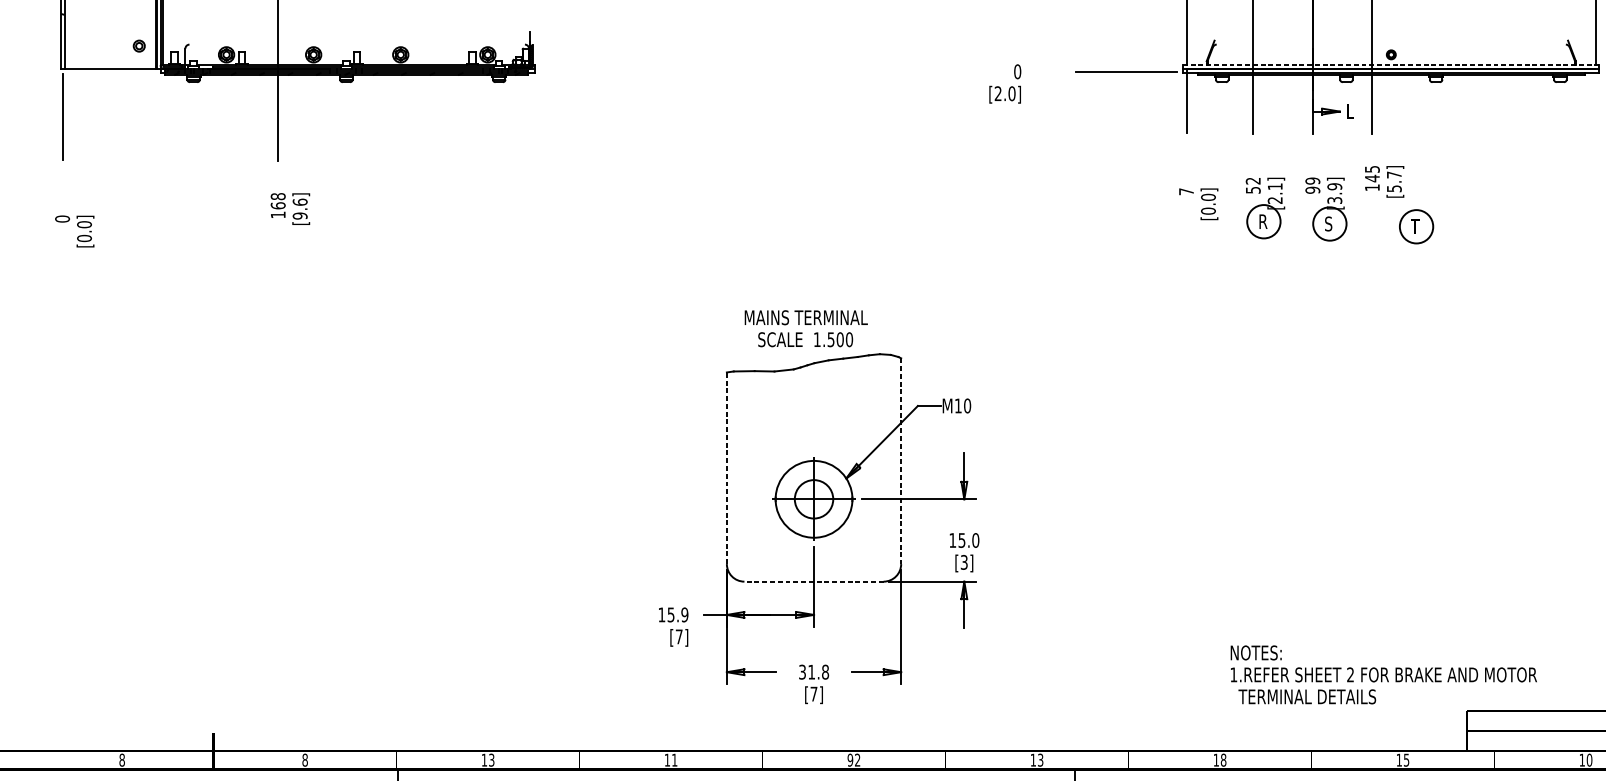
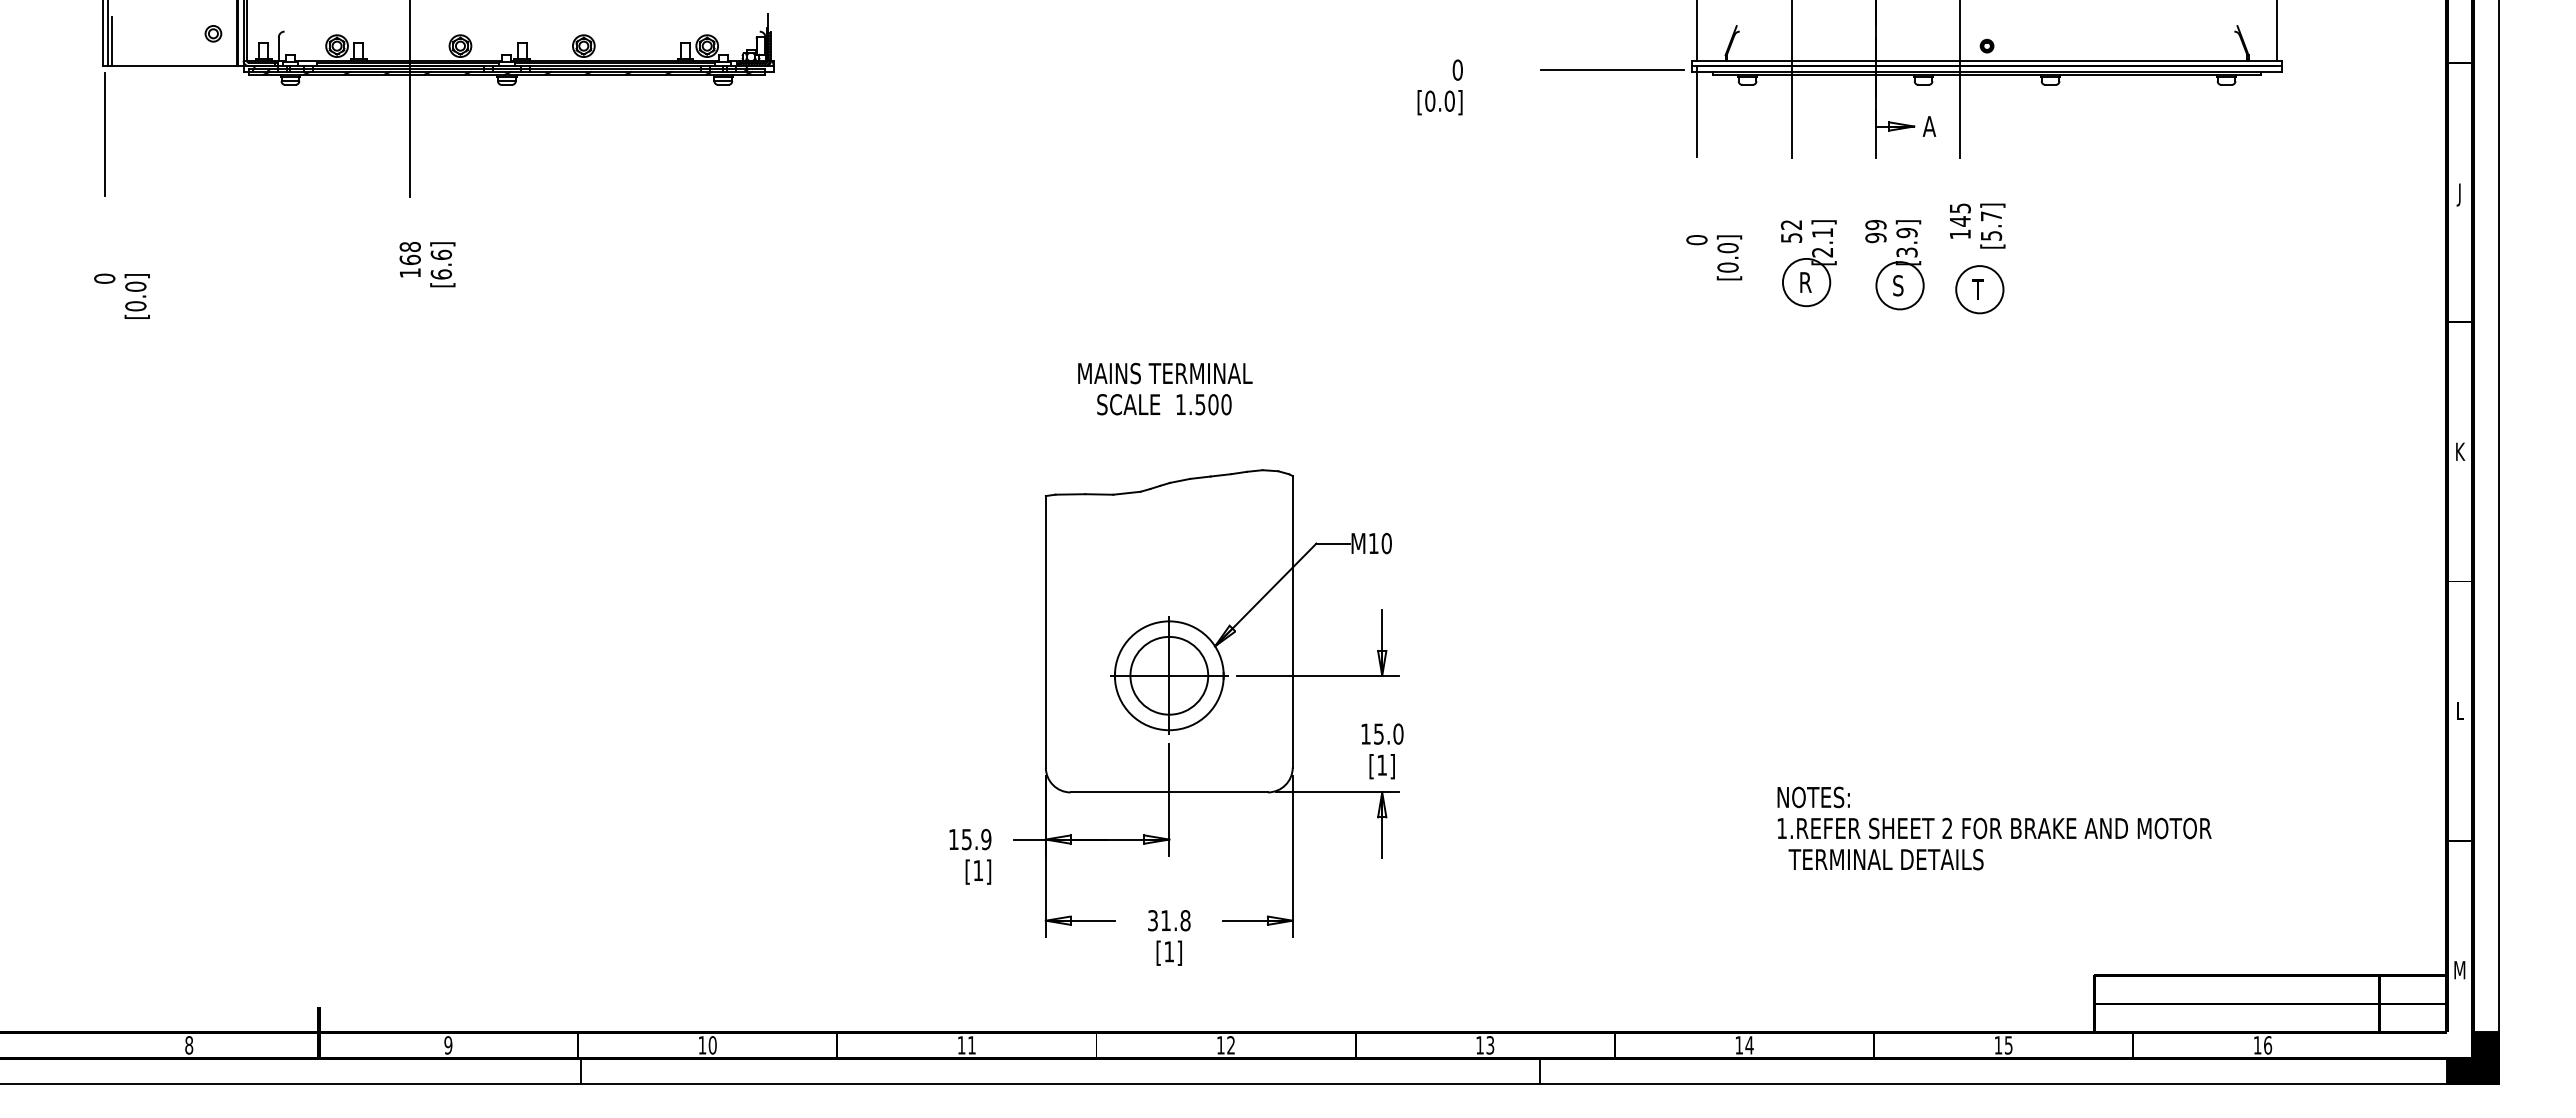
line: (67, 51) -> (111, 41), added
line: (1391, 64) -> (1987, 60), dashed -> solid
text: (998, 93) -> (1430, 100), [2.0] -> [0.0]
text: (1350, 111) -> (1929, 126), L -> A
text: (1186, 192) -> (1696, 240), 7 -> 0
text: (300, 216) -> (441, 274), [9.6] -> [6.6]
part: (1416, 226) -> (1979, 289), moved
text: (806, 328) -> (1165, 388), moved
line: (900, 460) -> (1292, 621), dashed -> solid
line: (726, 468) -> (1045, 631), dashed -> solid
circle: (814, 499) -> (1169, 675), size x1.43
text: (964, 561) -> (1382, 764), [3] -> [1]
line: (814, 581) -> (1169, 792), dashed -> solid
text: (679, 636) -> (978, 870), [7] -> [1]
text: (1383, 674) -> (1994, 828), moved
text: (813, 693) -> (1168, 951), [7] -> [1]
text: (305, 760) -> (448, 1045), 8 -> 9
text: (491, 760) -> (712, 1045), 13 -> 10
text: (850, 760) -> (1220, 1045), 92 -> 12
text: (1223, 760) -> (1749, 1045), 18 -> 14
text: (1589, 760) -> (2268, 1045), 10 -> 16

